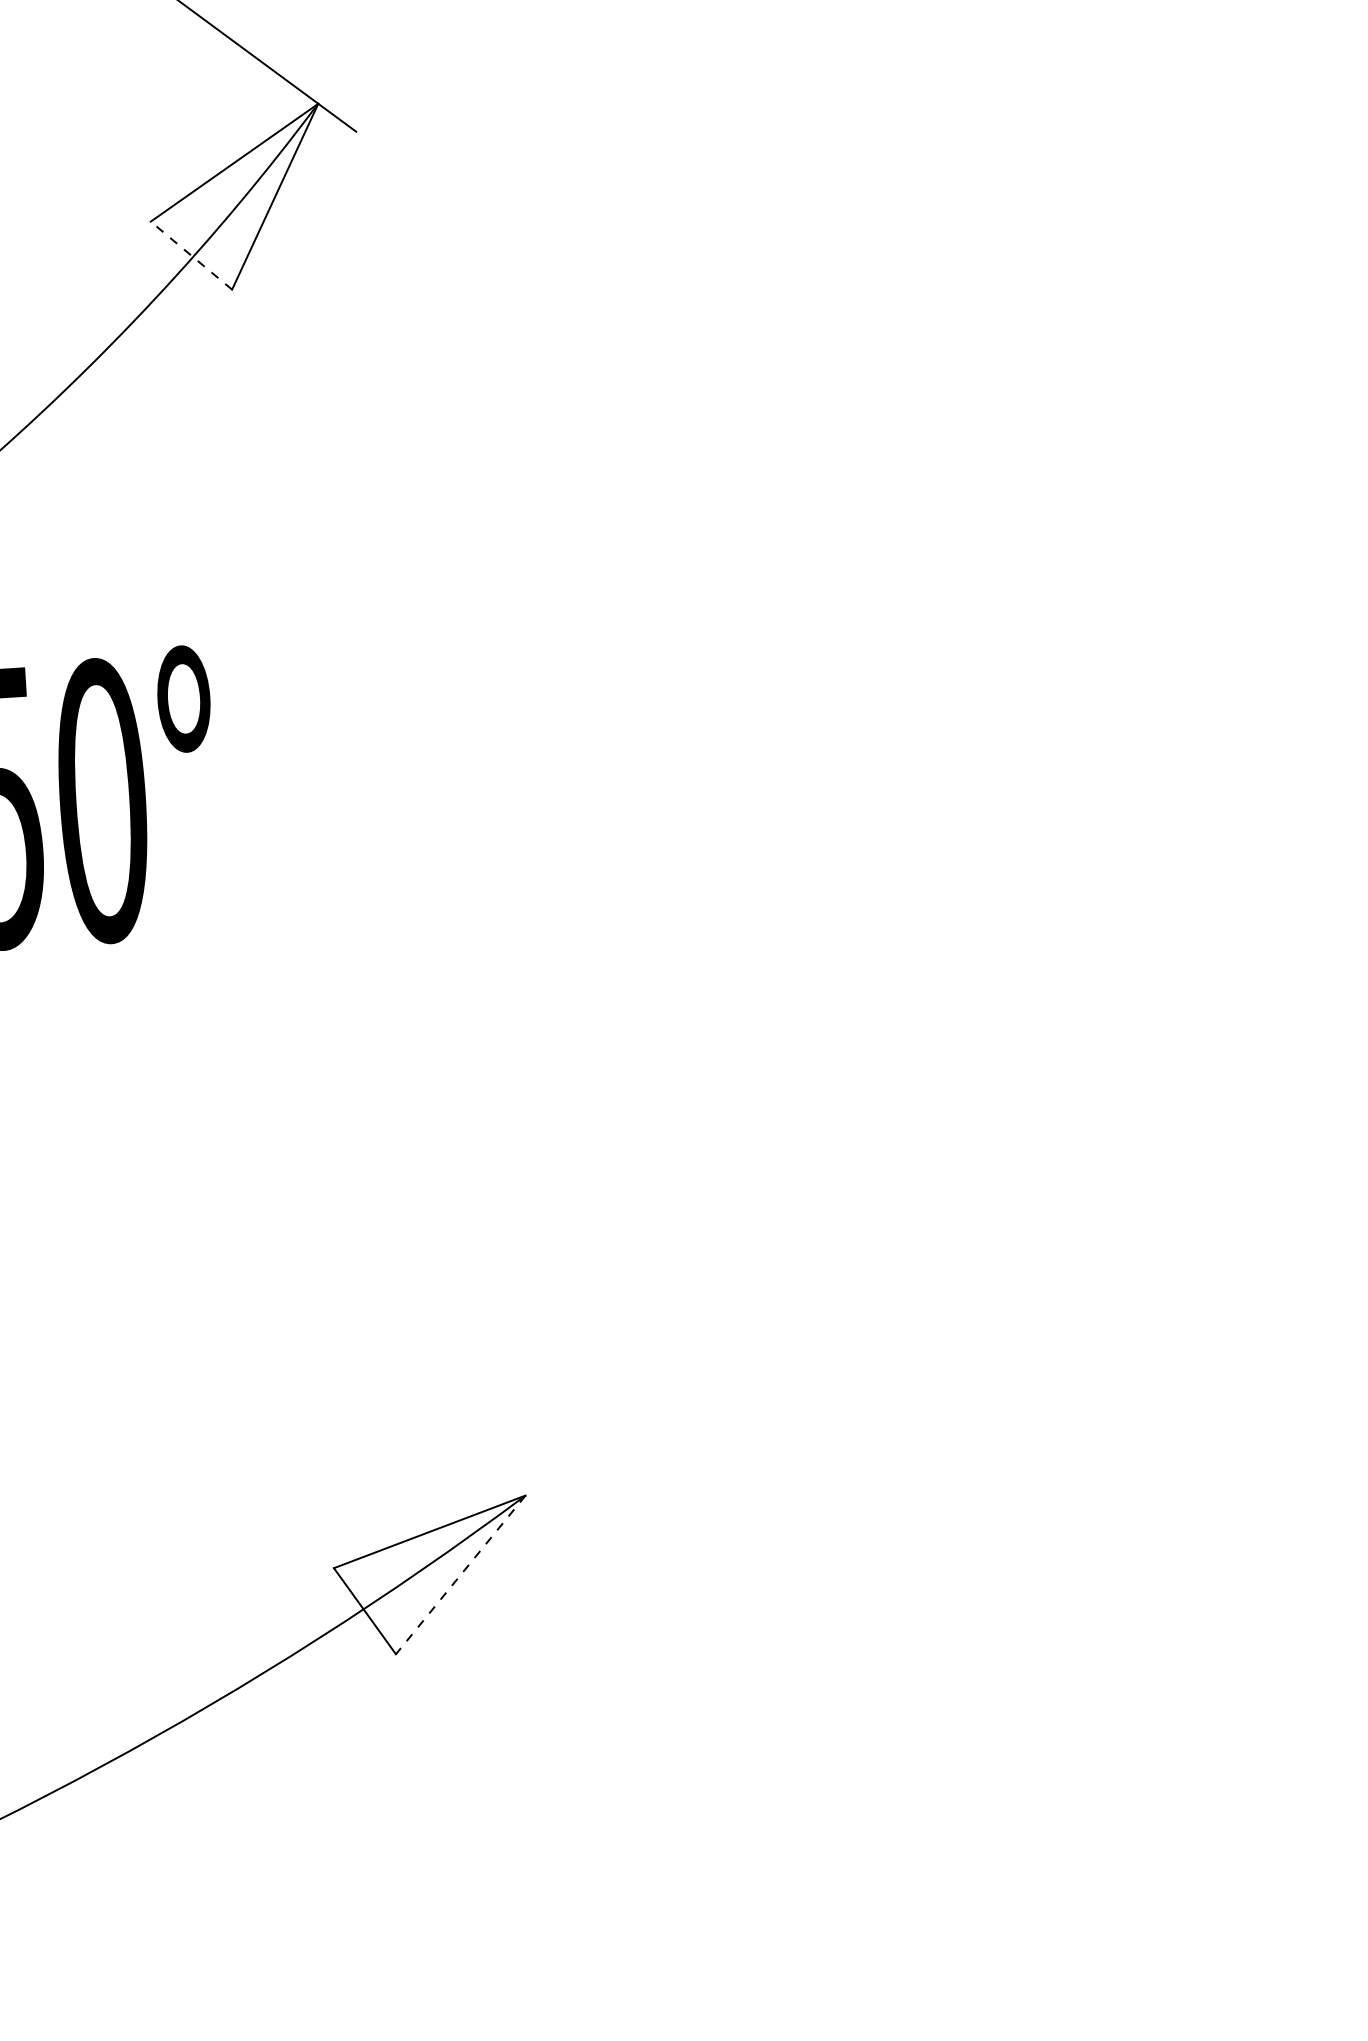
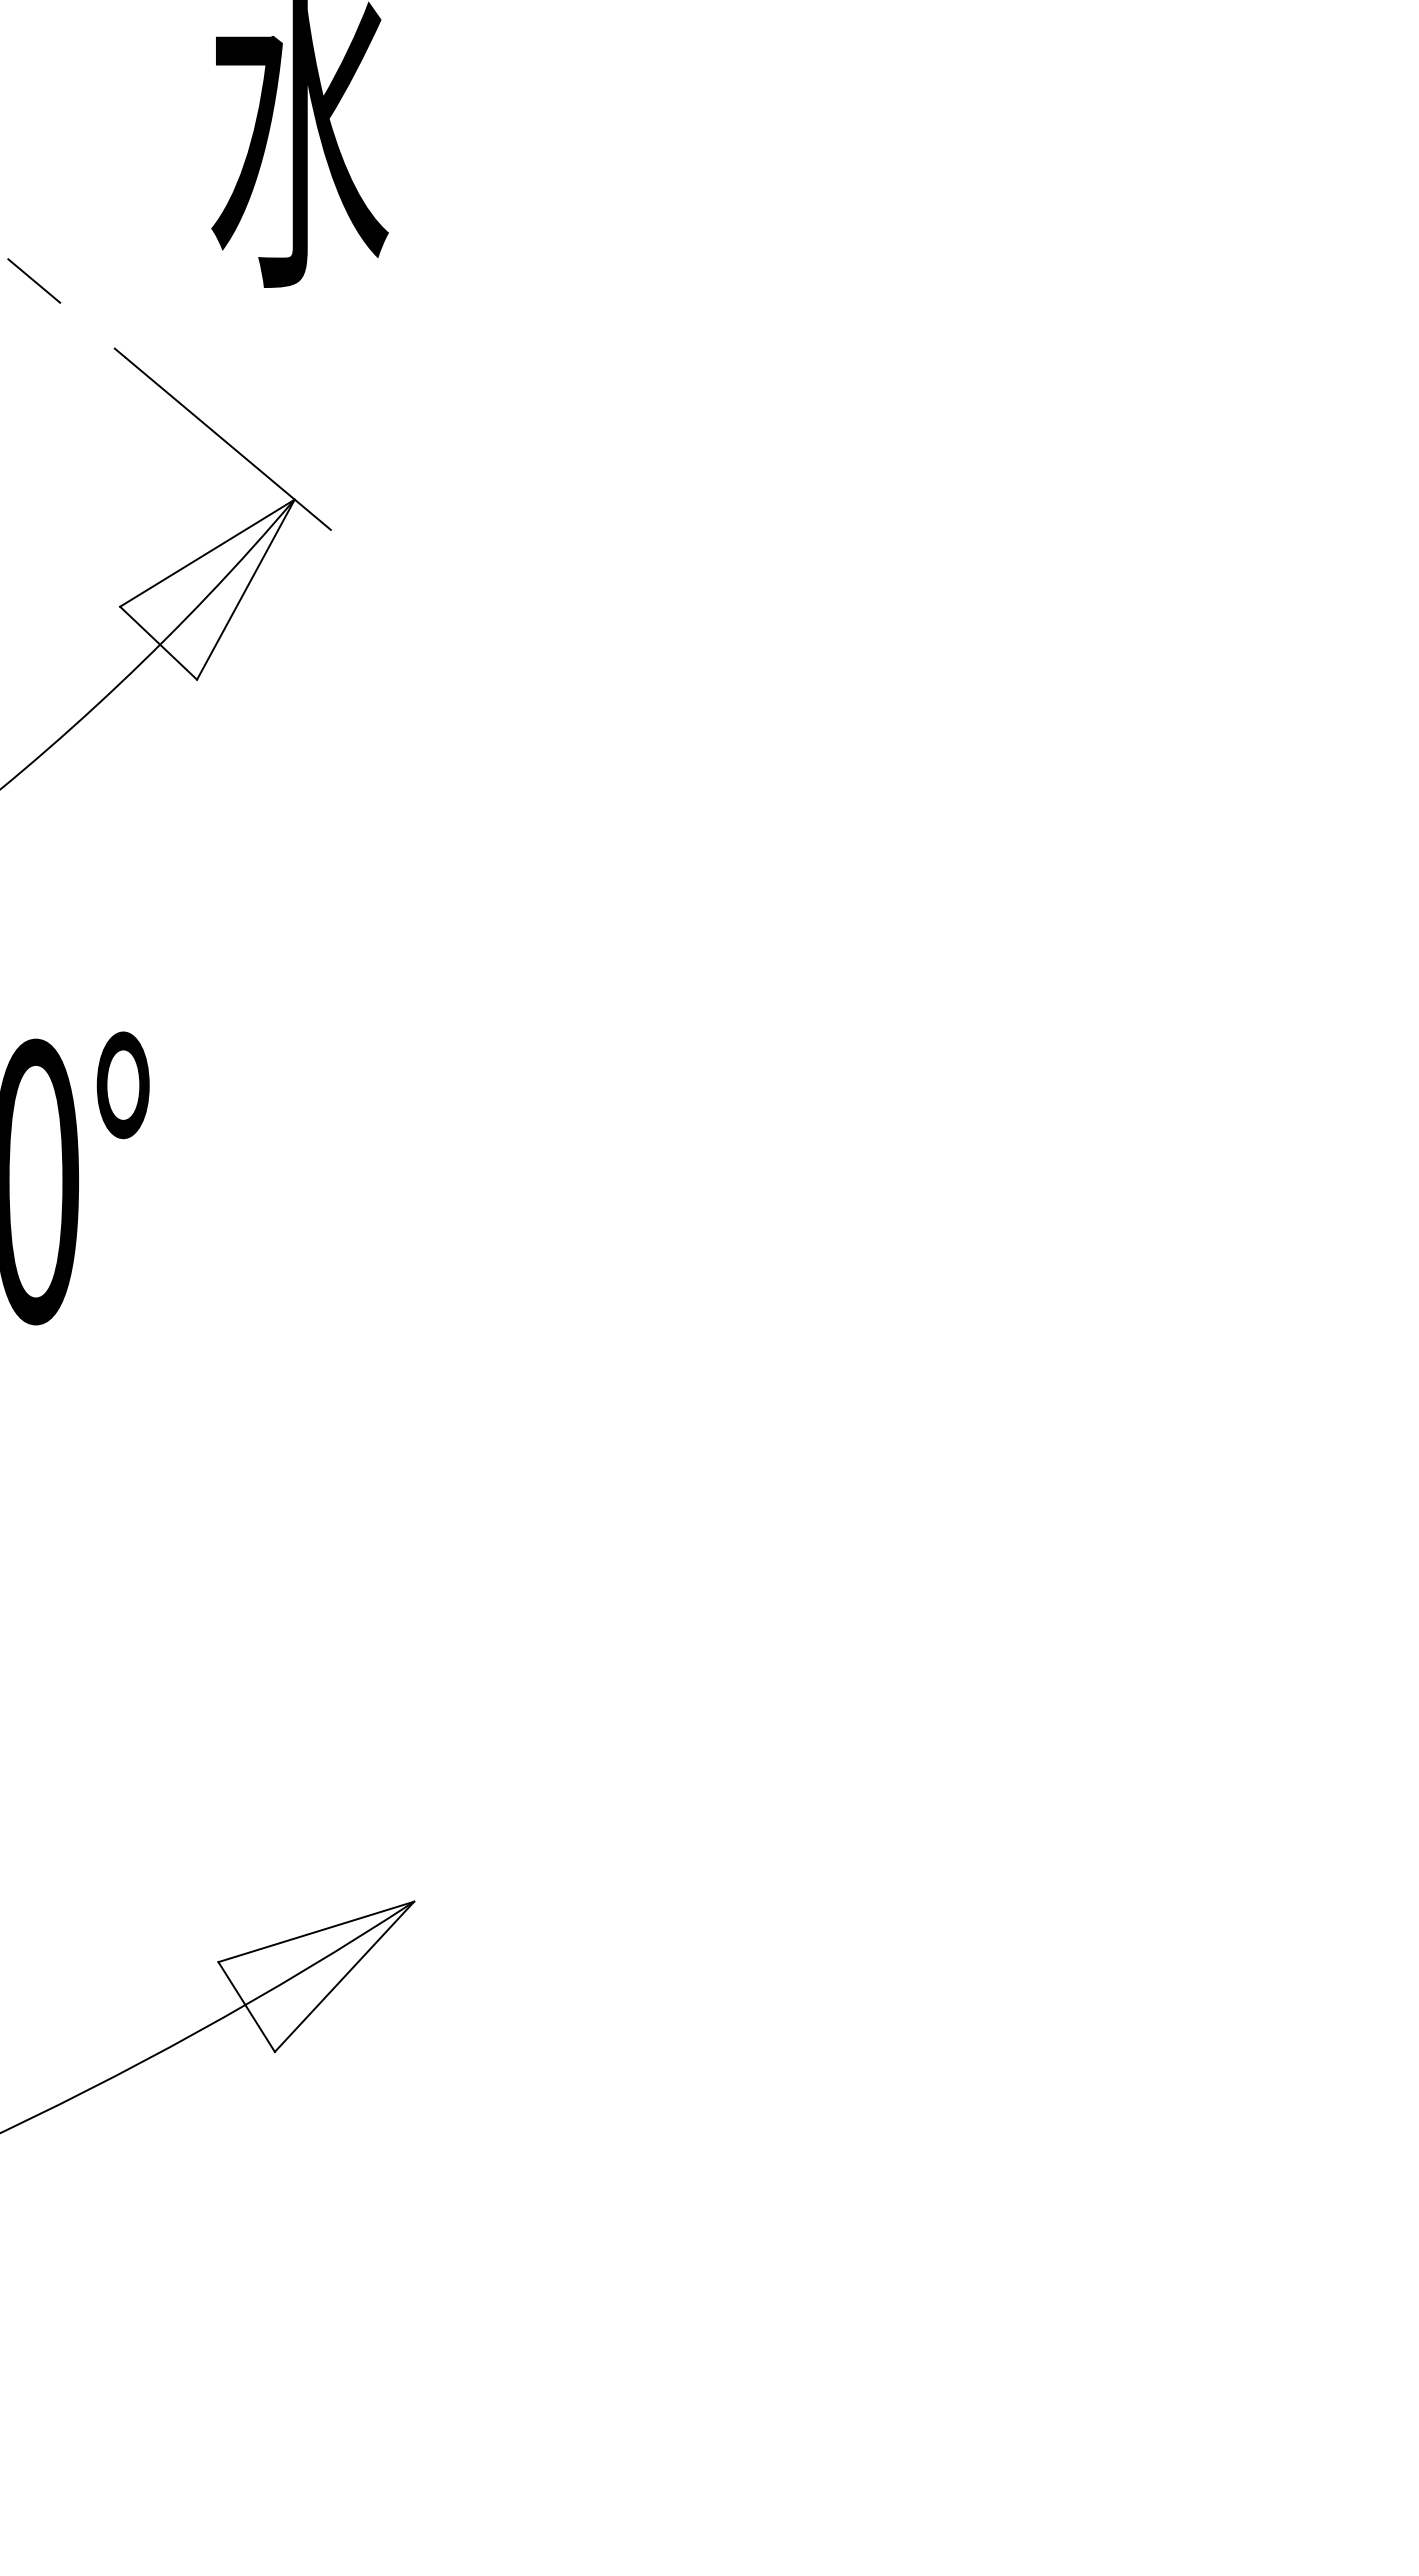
line: (191, 254) -> (158, 642), dashed -> solid
line: (460, 1575) -> (344, 1977), dashed -> solid

